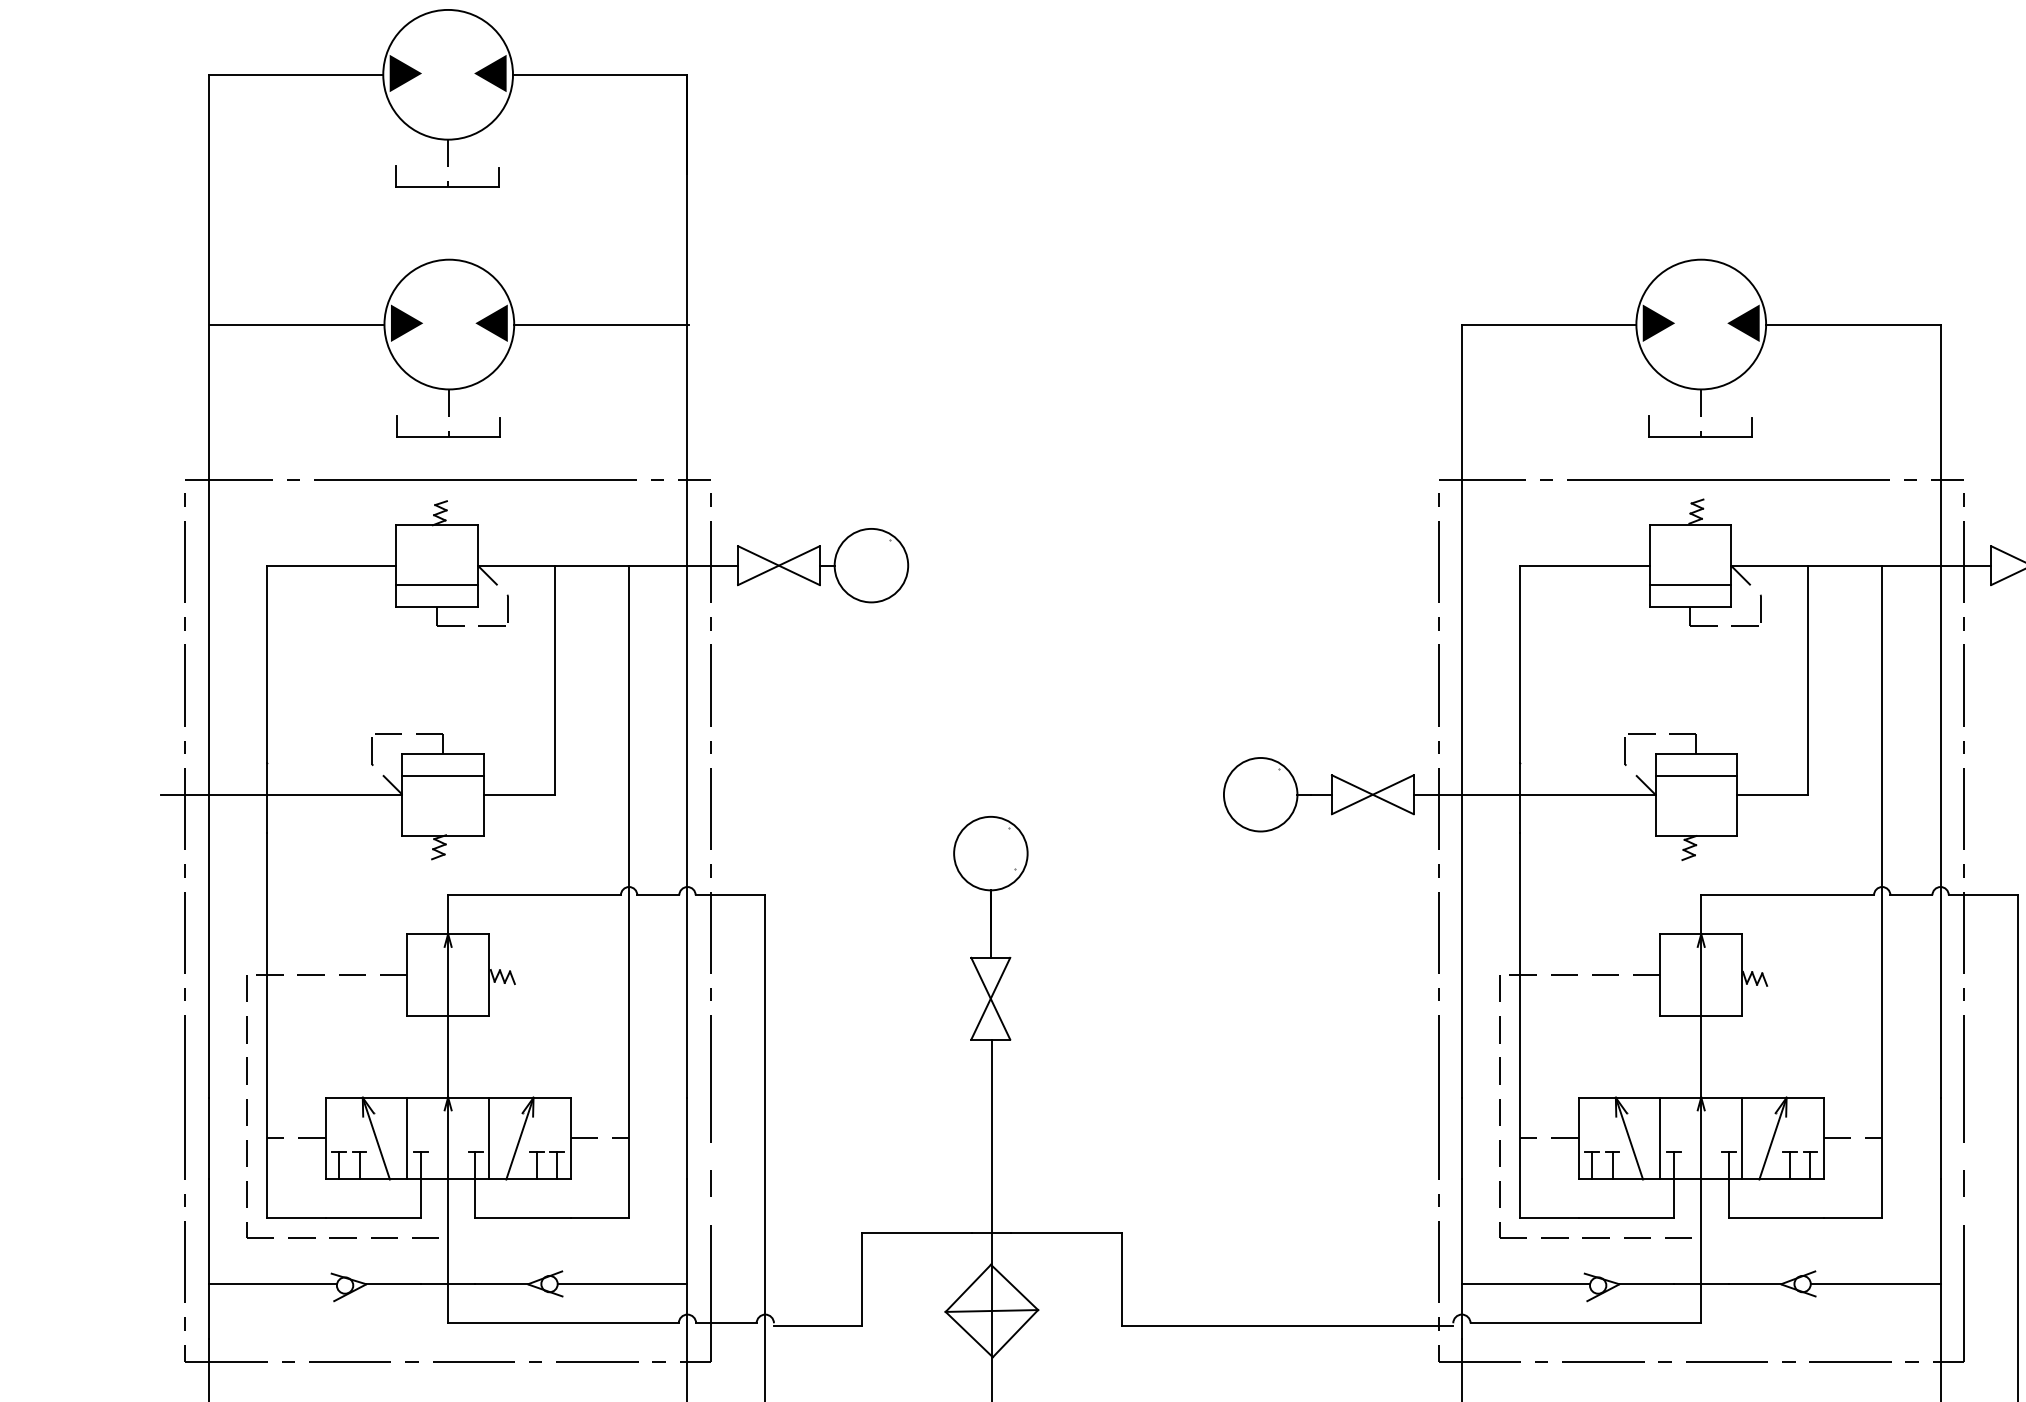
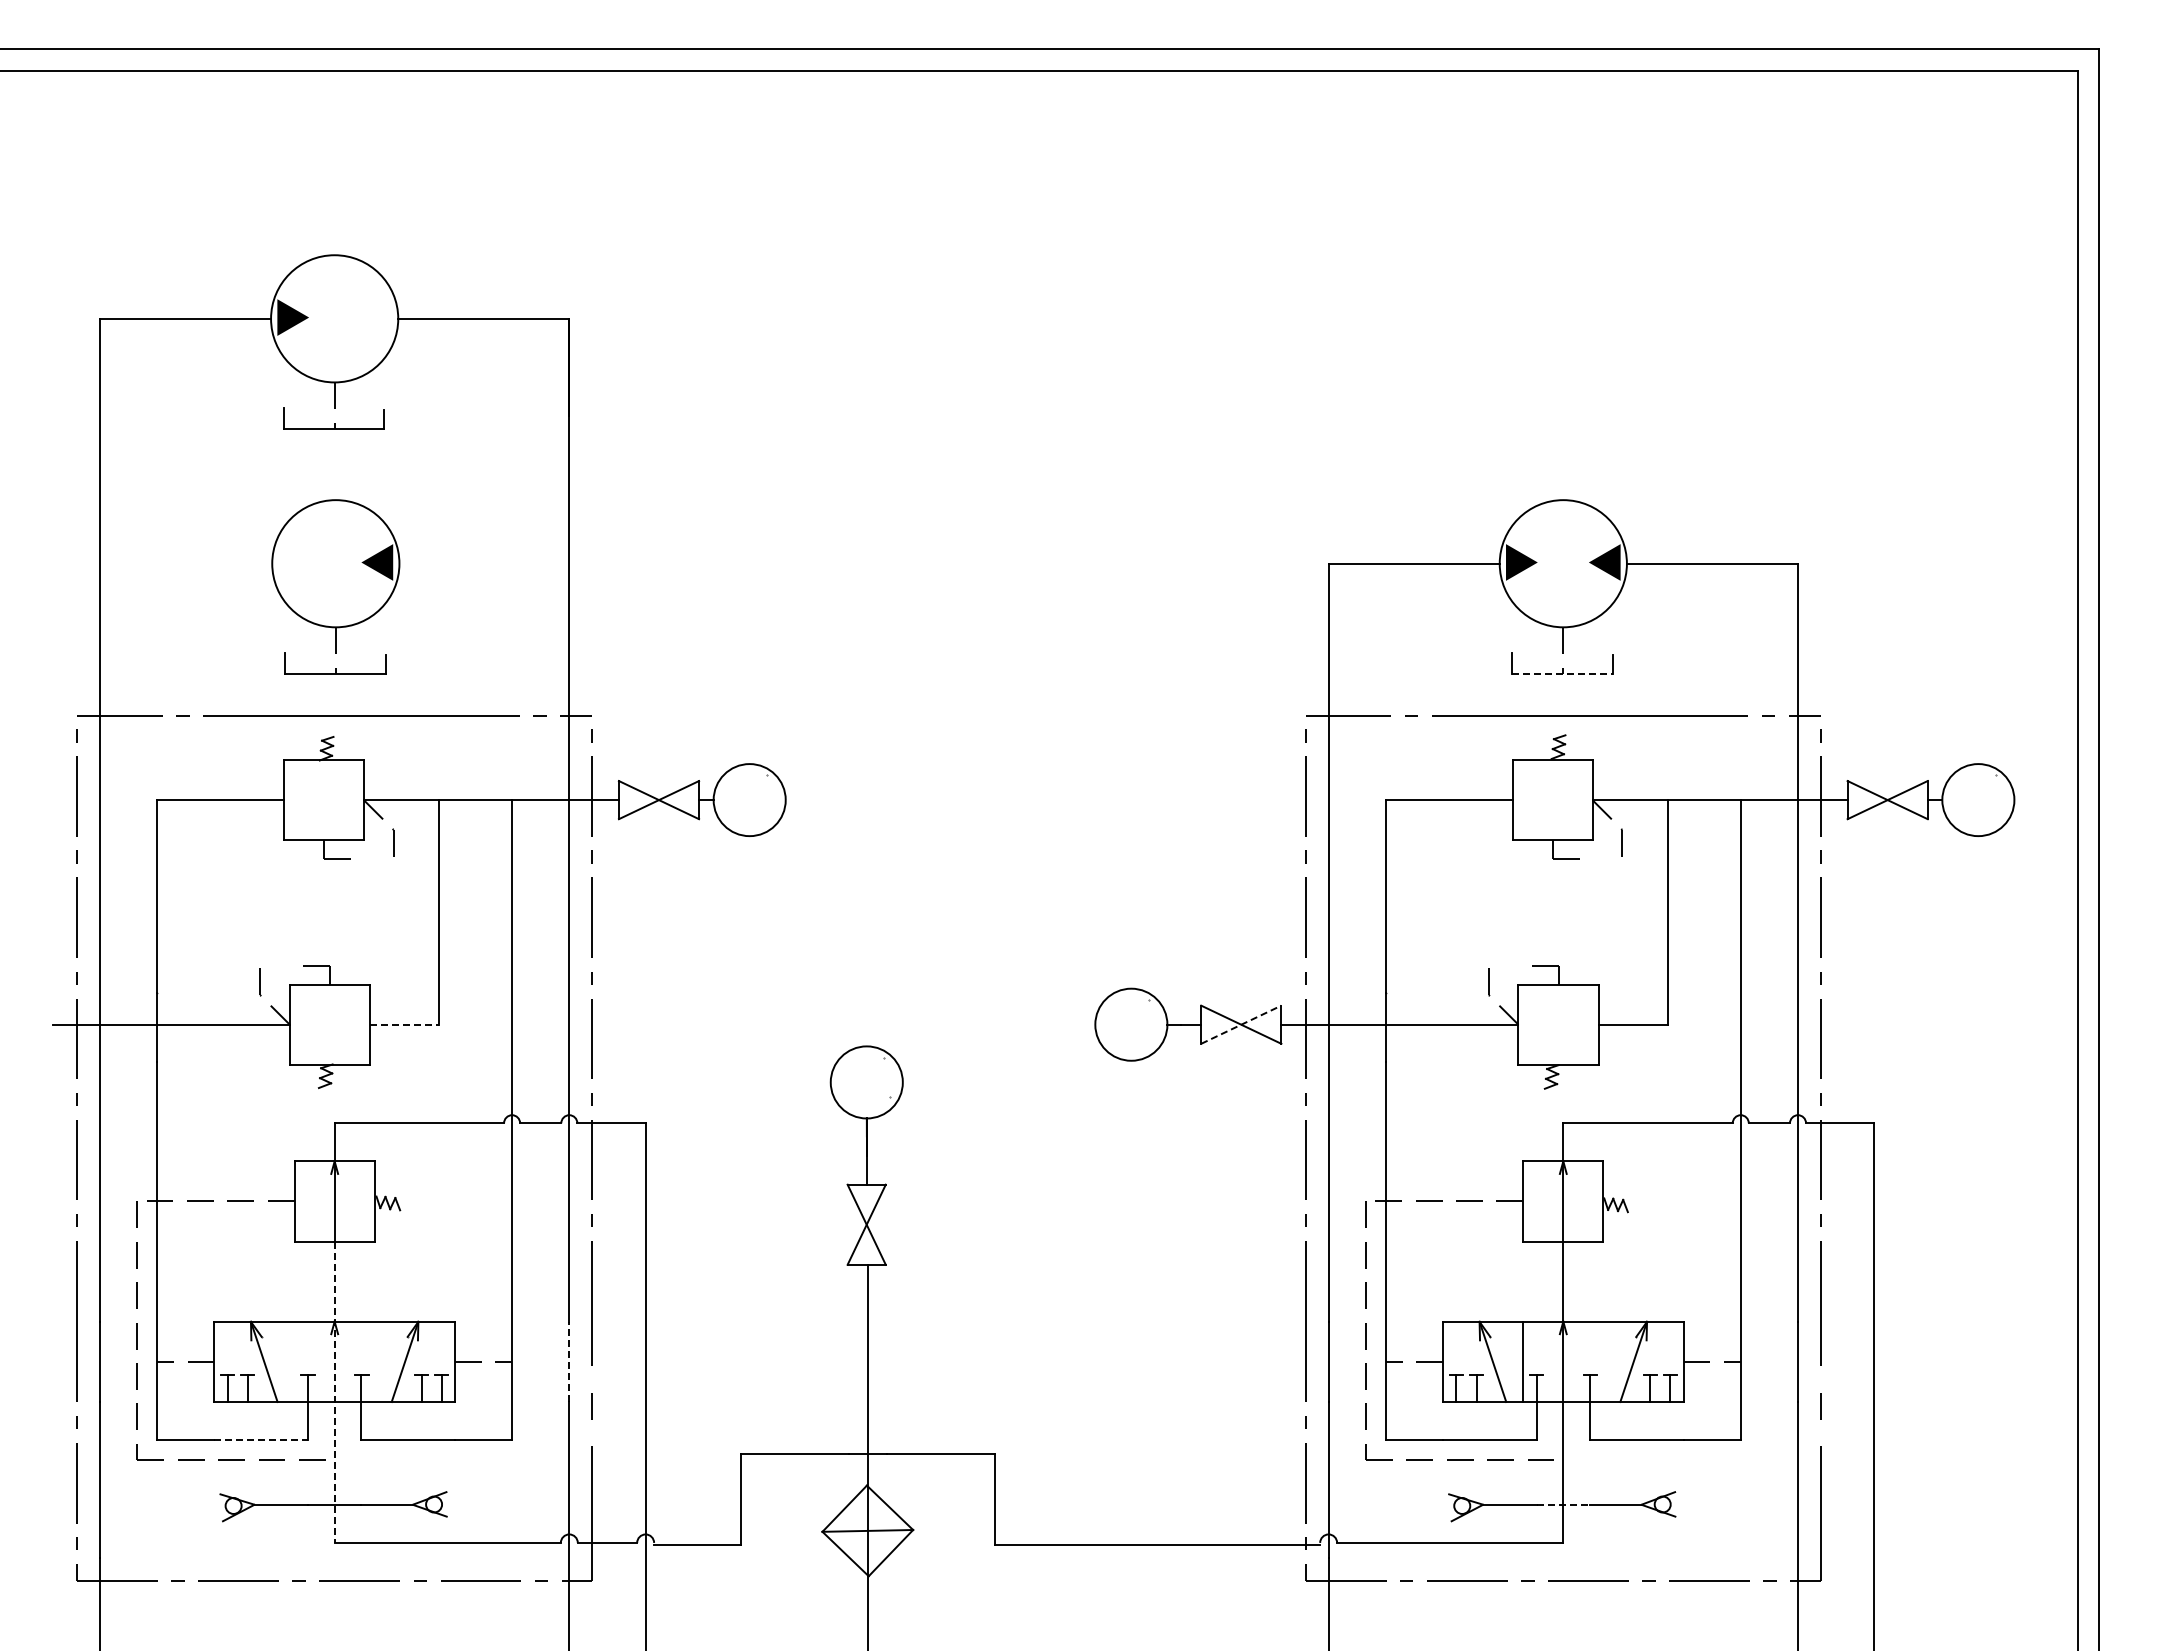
fill: (489, 73) -> (375, 317), removed
fill: (407, 323) -> (294, 562), removed
line: (297, 324) -> (186, 563), removed
line: (600, 324) -> (484, 563), removed
line: (1701, 437) -> (1563, 674), solid -> dashed
line: (436, 585) -> (323, 819), removed
line: (1690, 585) -> (1552, 819), removed
line: (492, 626) -> (378, 859), removed
line: (1746, 626) -> (1607, 859), removed
line: (386, 734) -> (274, 965), removed
line: (1640, 734) -> (1503, 965), removed
line: (442, 775) -> (329, 1005), removed
line: (1696, 775) -> (1558, 1005), removed
line: (519, 794) -> (404, 1024), solid -> dashed
line: (1373, 794) -> (1241, 1024), solid -> dashed
line: (407, 1138) -> (294, 1361), removed
line: (488, 1138) -> (374, 1361), removed
line: (687, 1138) -> (569, 1361), solid -> dashed
line: (1742, 1138) -> (1603, 1361), removed
line: (447, 1169) -> (334, 1392), solid -> dashed
line: (373, 1217) -> (261, 1439), solid -> dashed
line: (272, 1284) -> (162, 1504), removed
line: (622, 1284) -> (505, 1504), removed
line: (1526, 1284) -> (1391, 1504), removed
line: (1701, 1284) -> (1563, 1504), solid -> dashed
line: (1875, 1284) -> (1734, 1504), removed

